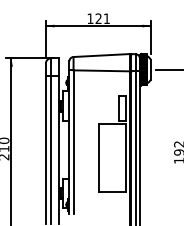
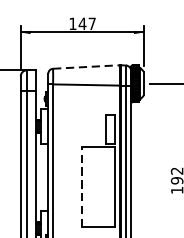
text: (102, 18) -> (87, 23), 121 -> 147
line: (102, 55) -> (87, 66), solid -> dashed
line: (98, 157) -> (82, 186), solid -> dashed

